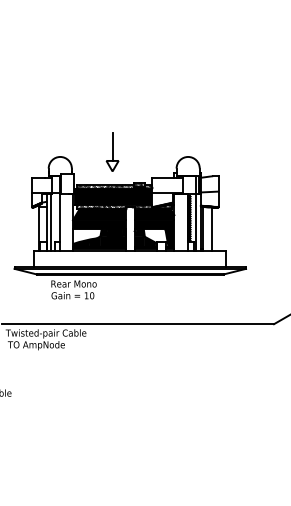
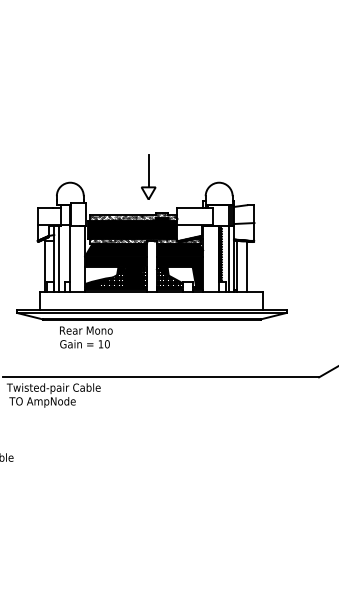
part: (112, 151) -> (148, 176), moved

